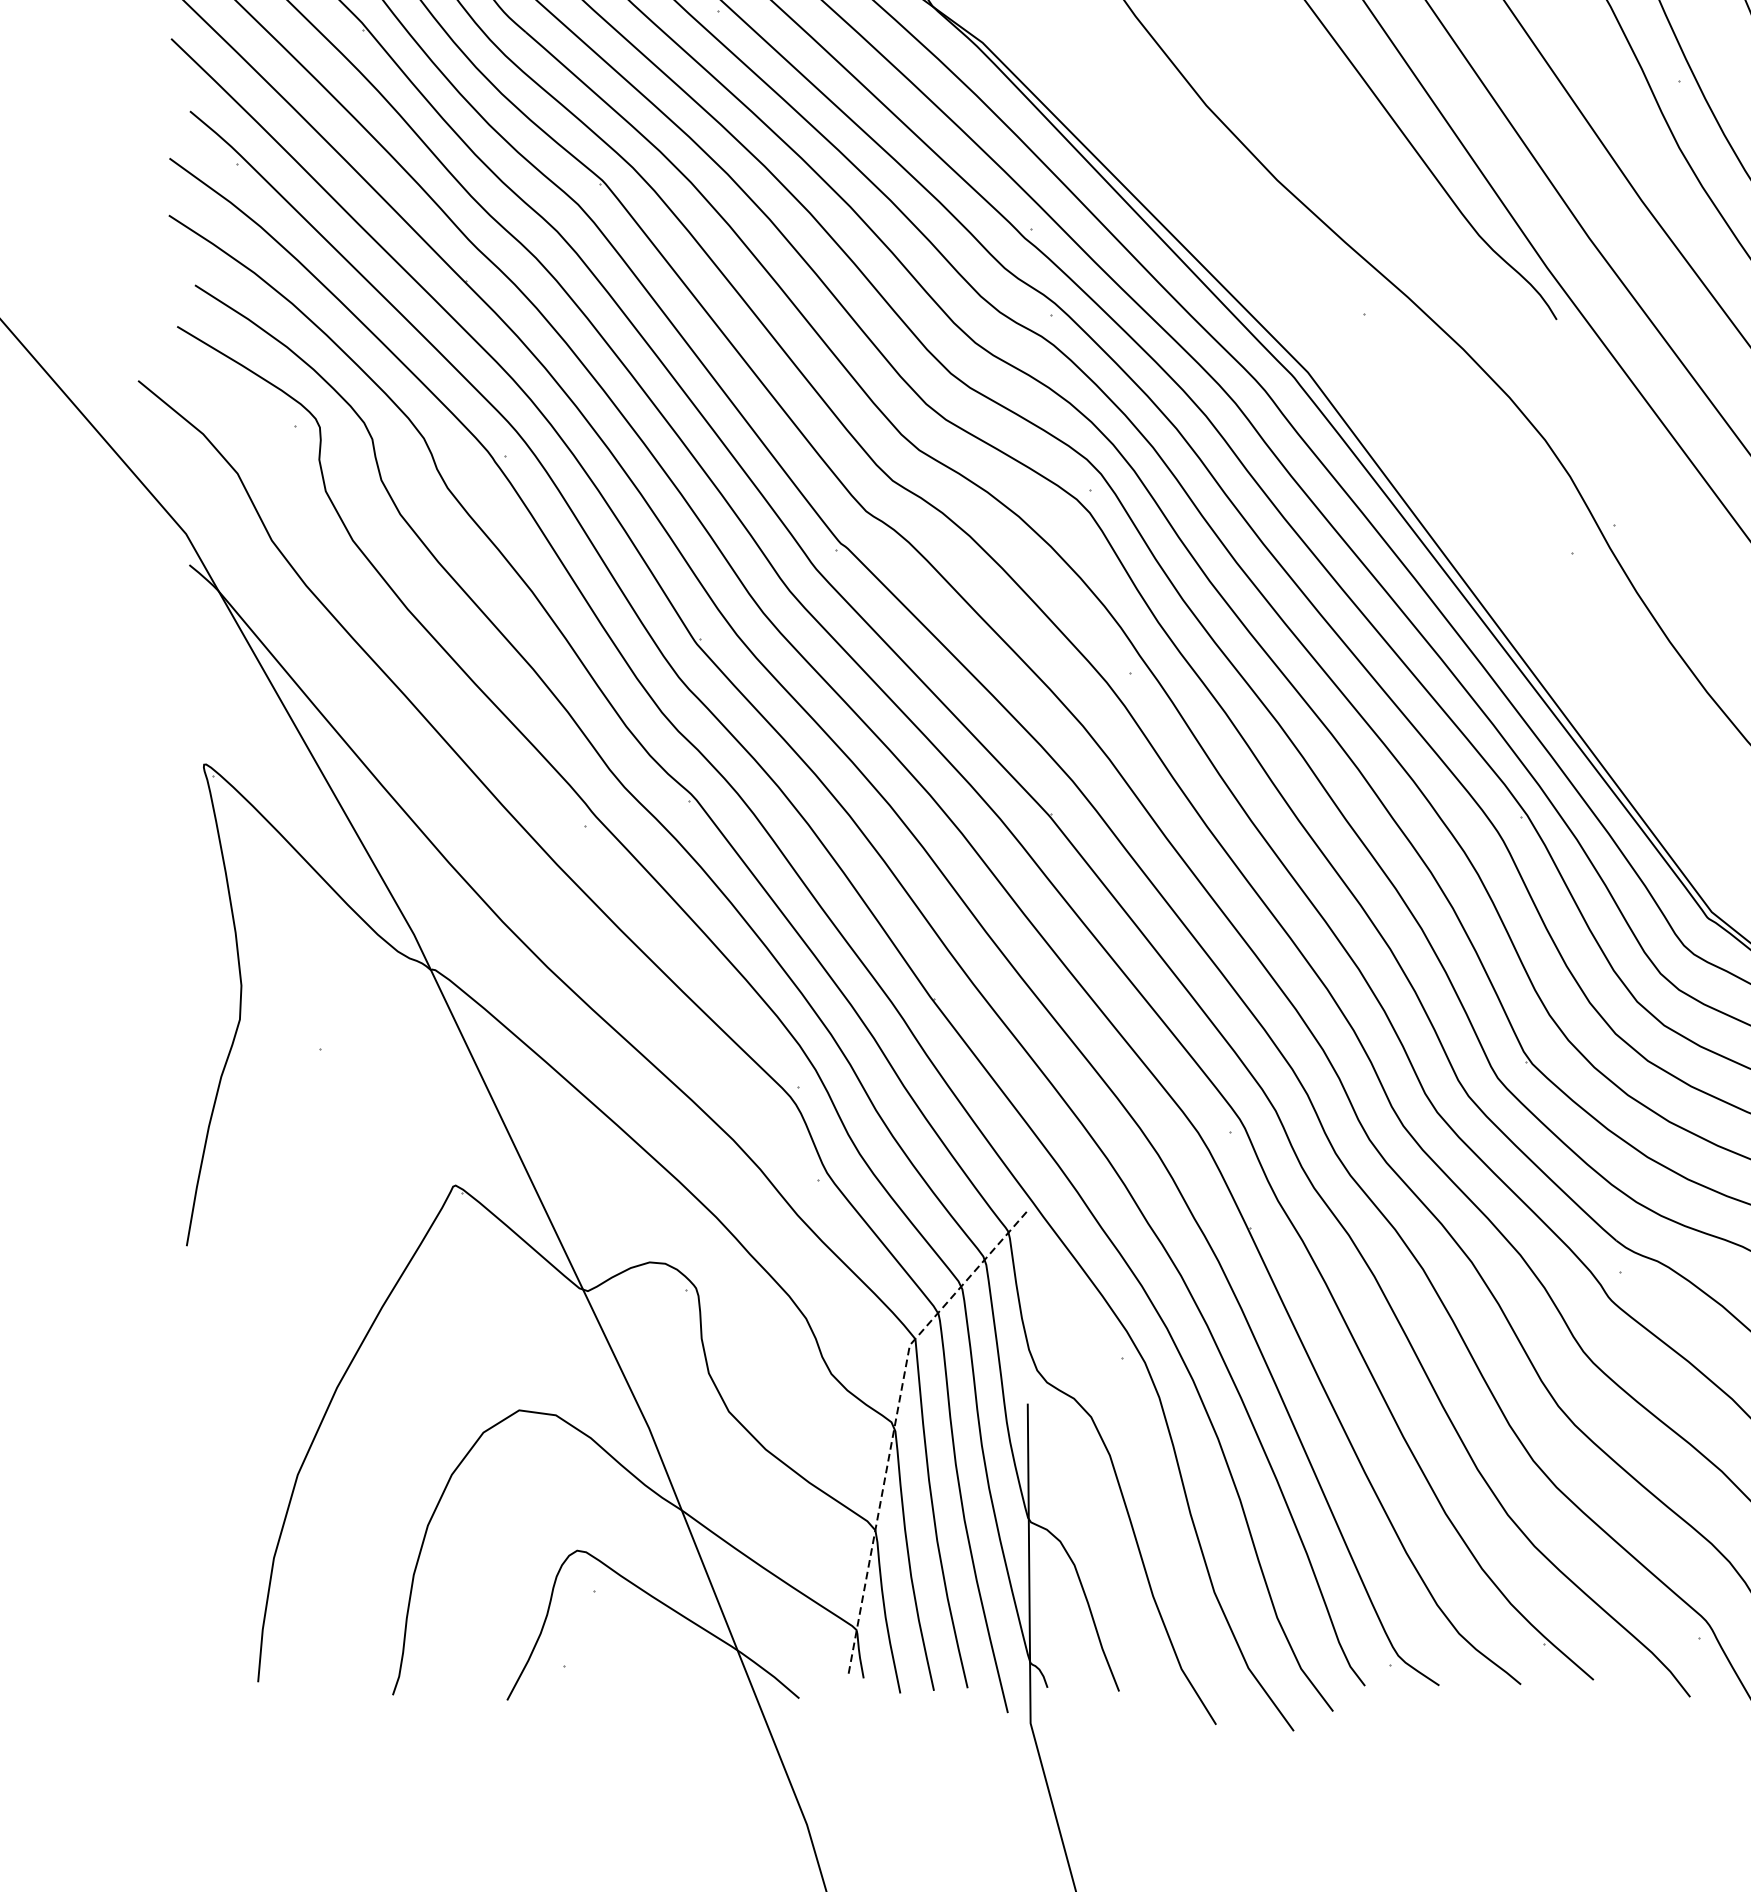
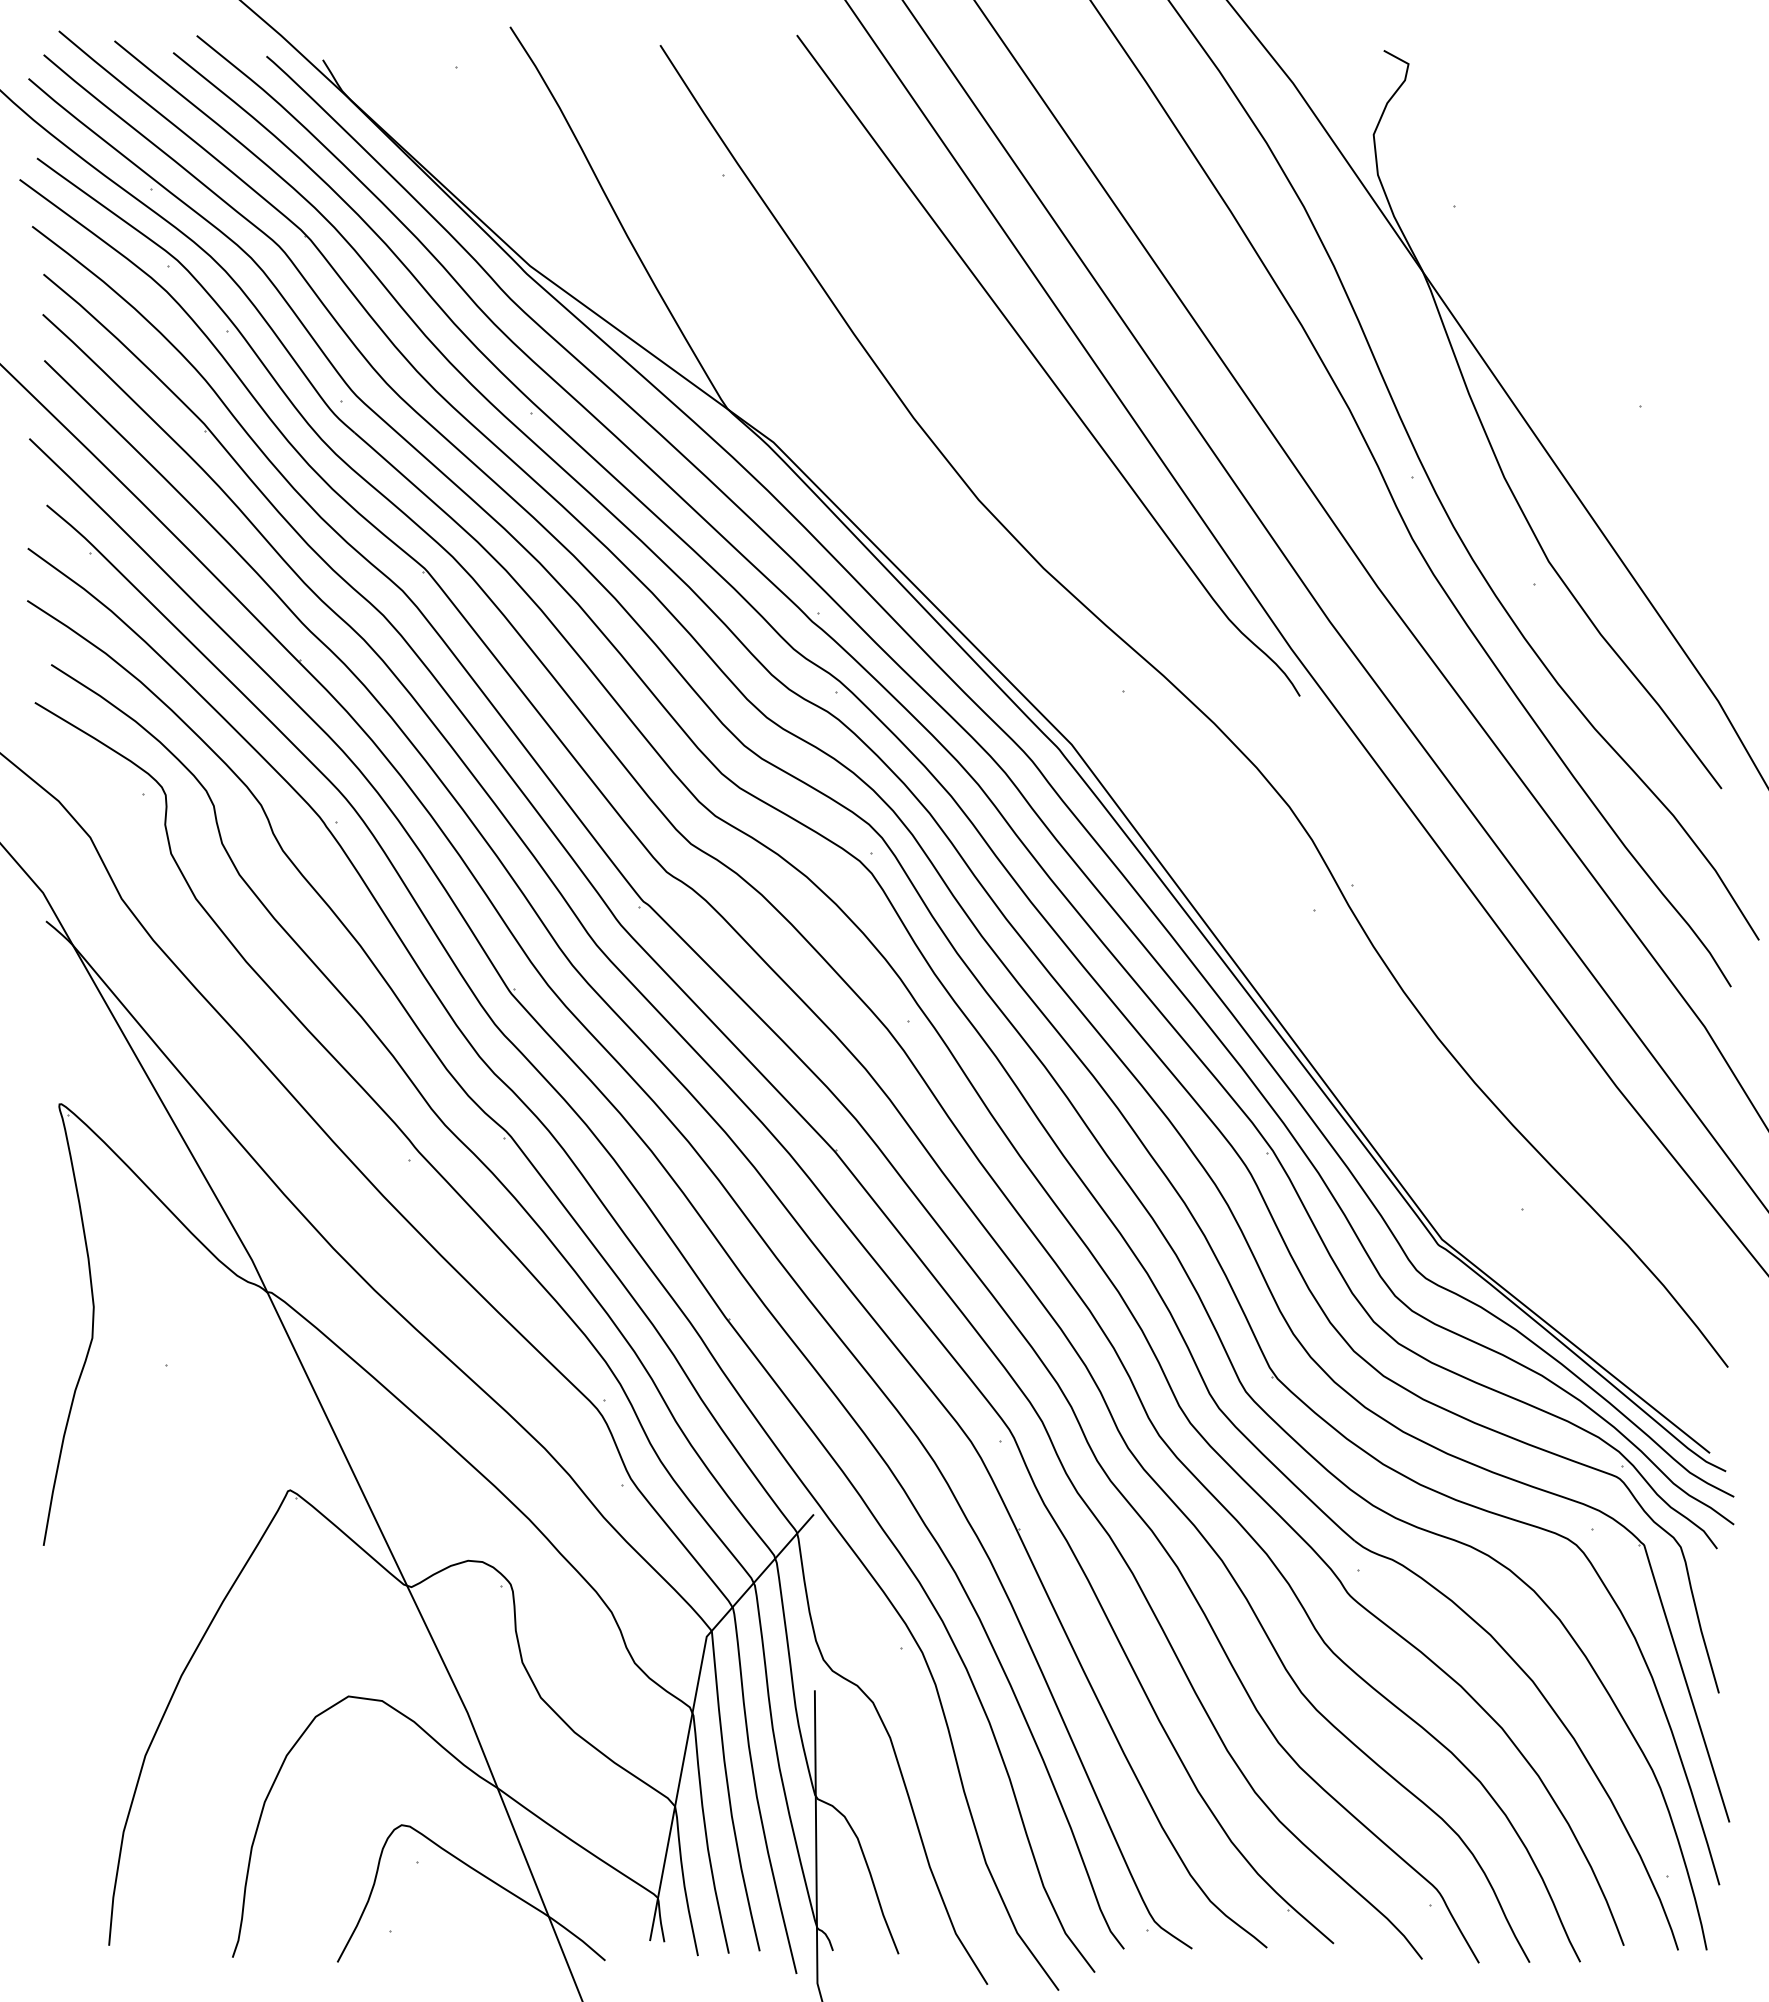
line: (895, 1423) -> (693, 1708), dashed -> solid

